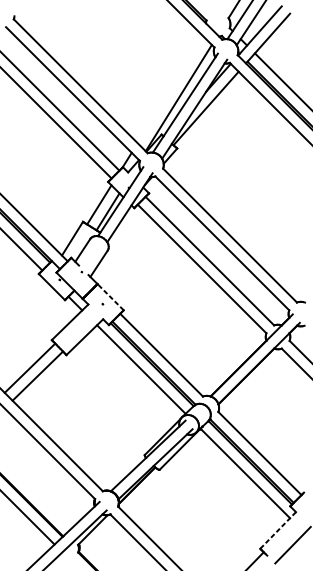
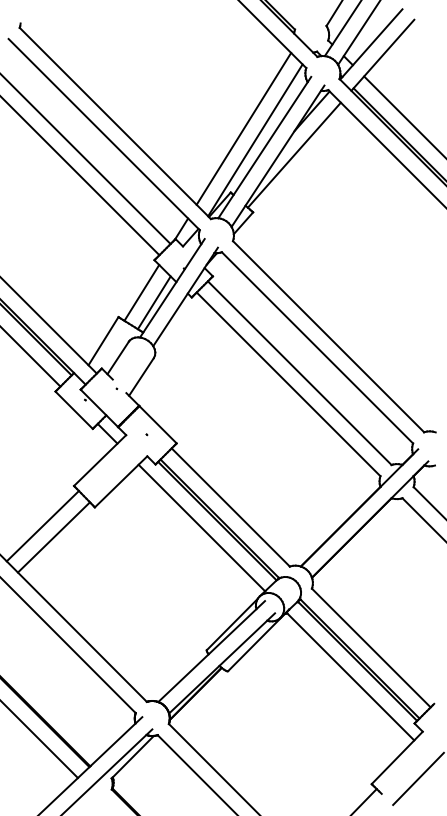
line: (170, 89) -> (243, 128), added
line: (110, 297) -> (157, 424), dashed -> solid
line: (278, 530) -> (397, 757), dashed -> solid

